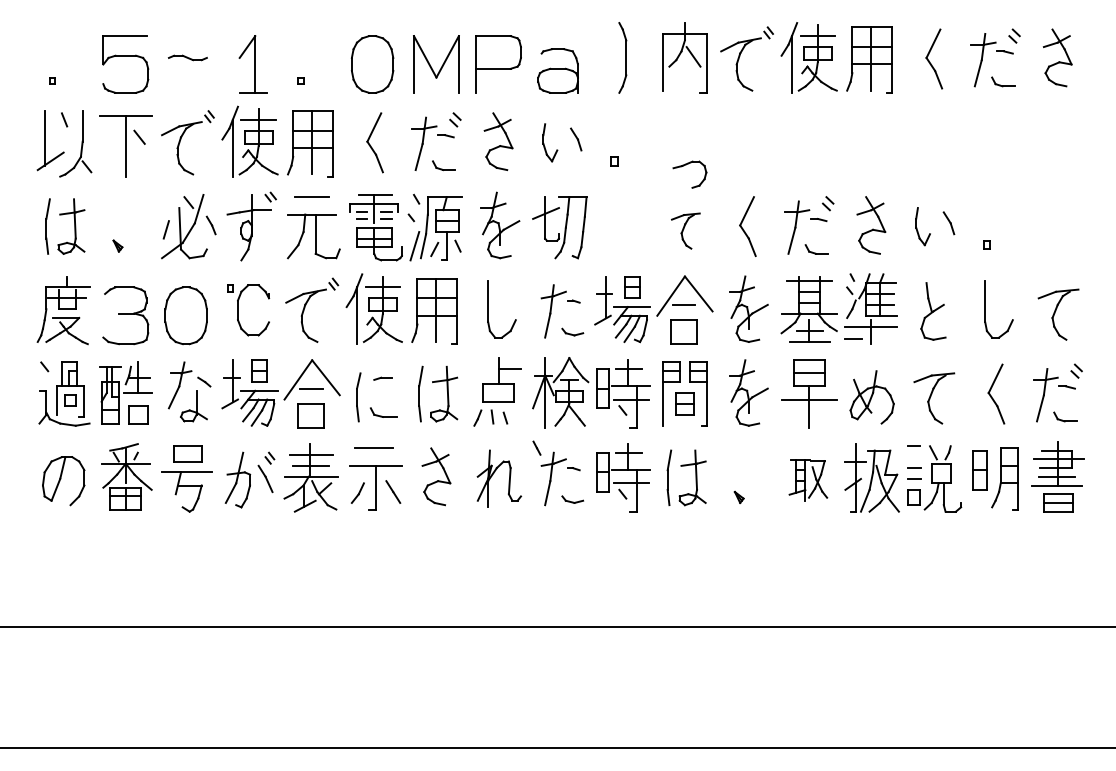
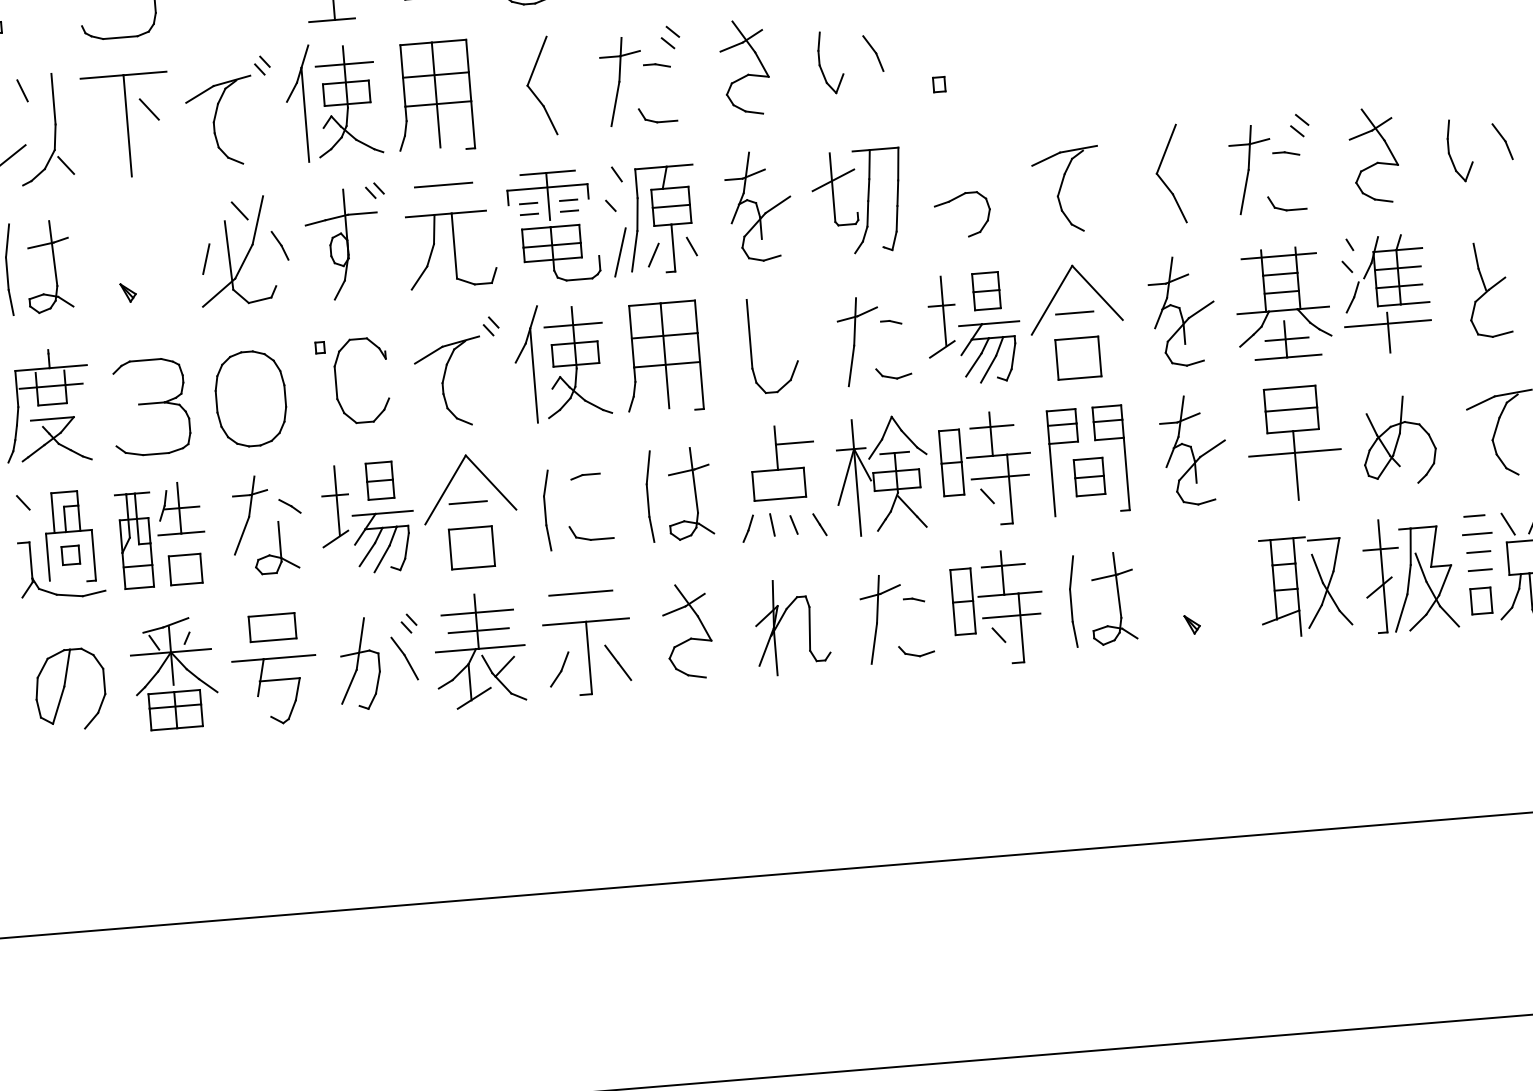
part: (686, 165) -> (955, 200), moved
part: (685, 231) -> (1067, 191), size x1.43
line: (853, 338) -> (1477, 532), moved
line: (536, 447) -> (819, 523), moved
part: (808, 480) -> (1304, 587), size x1.43

